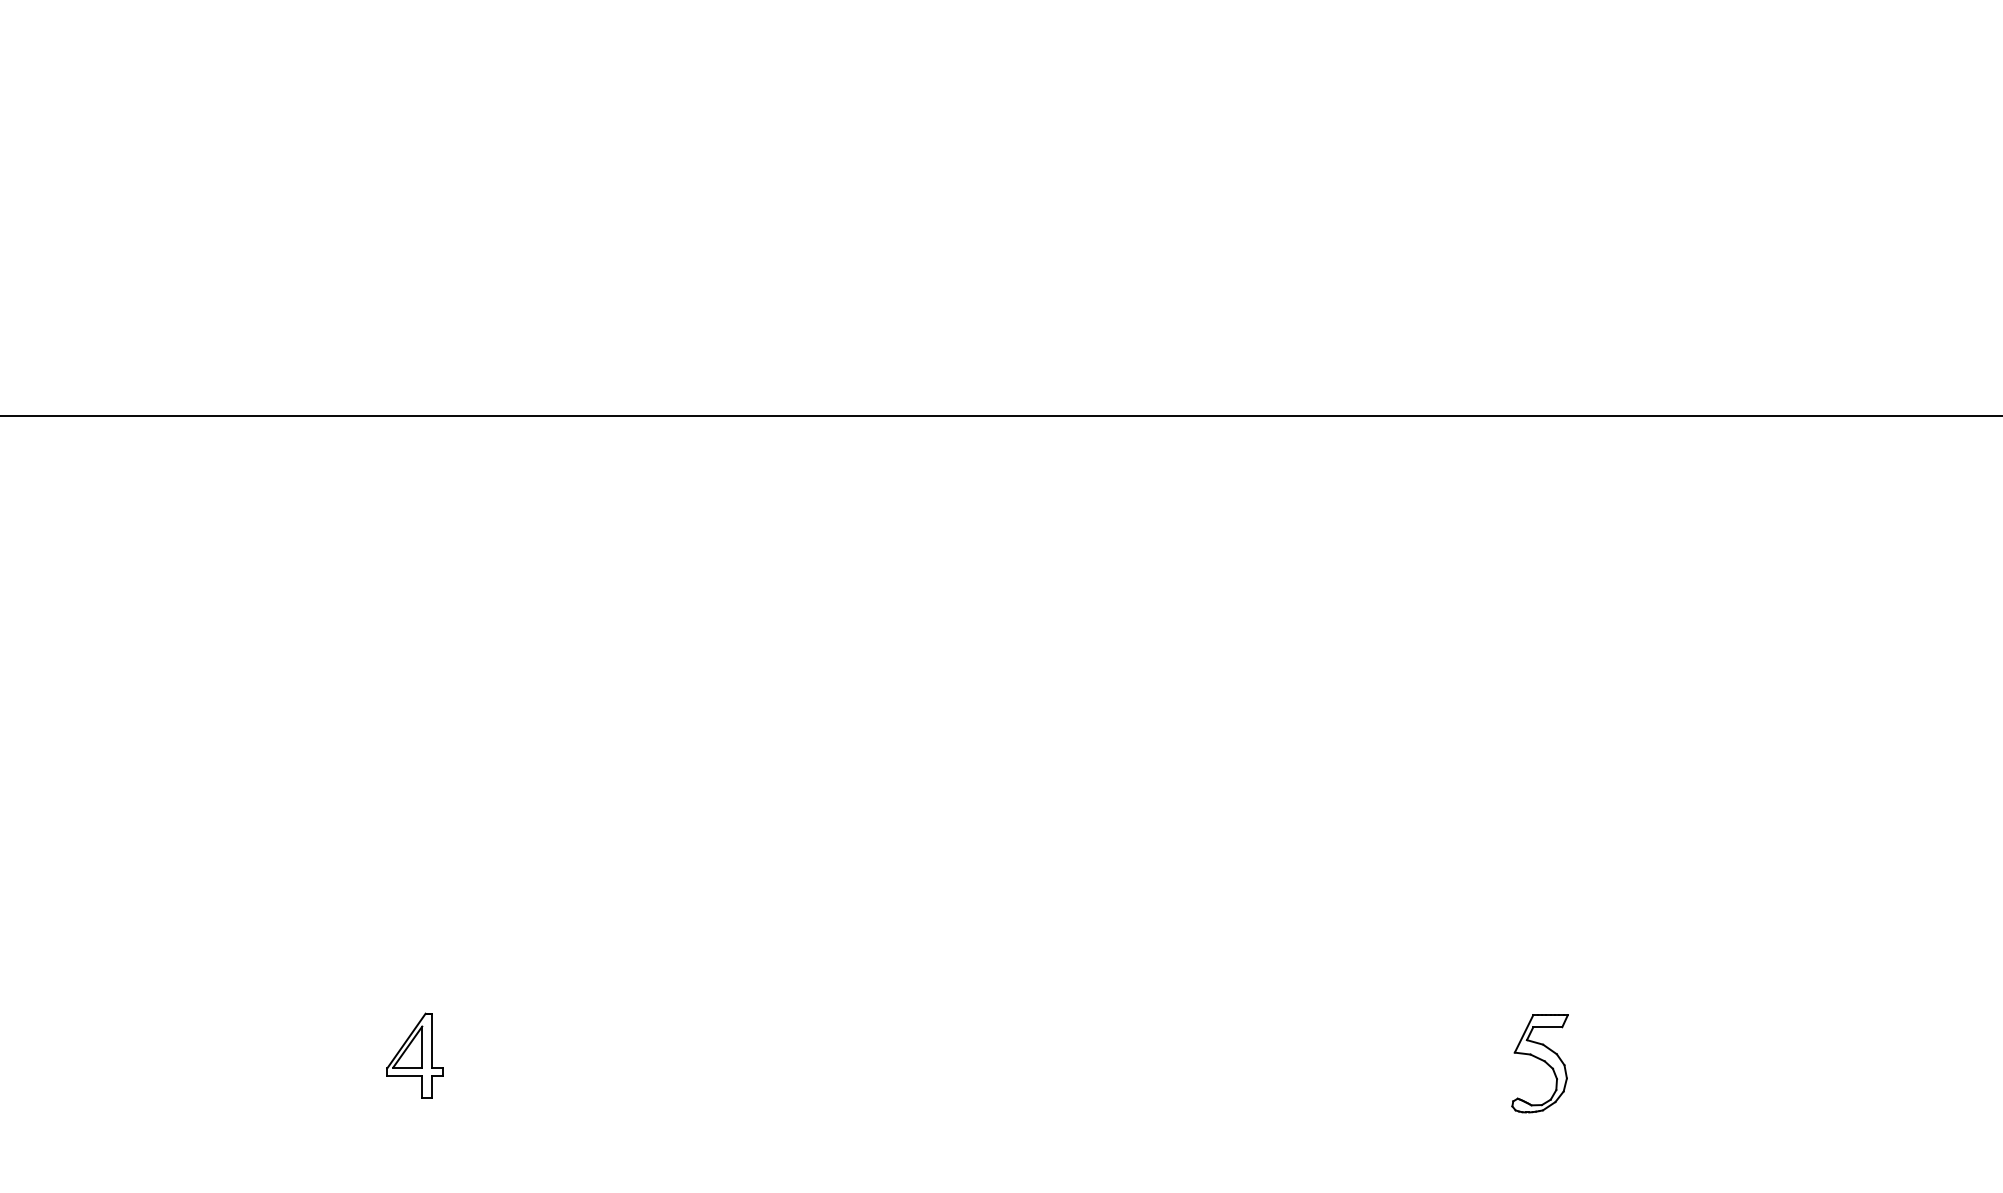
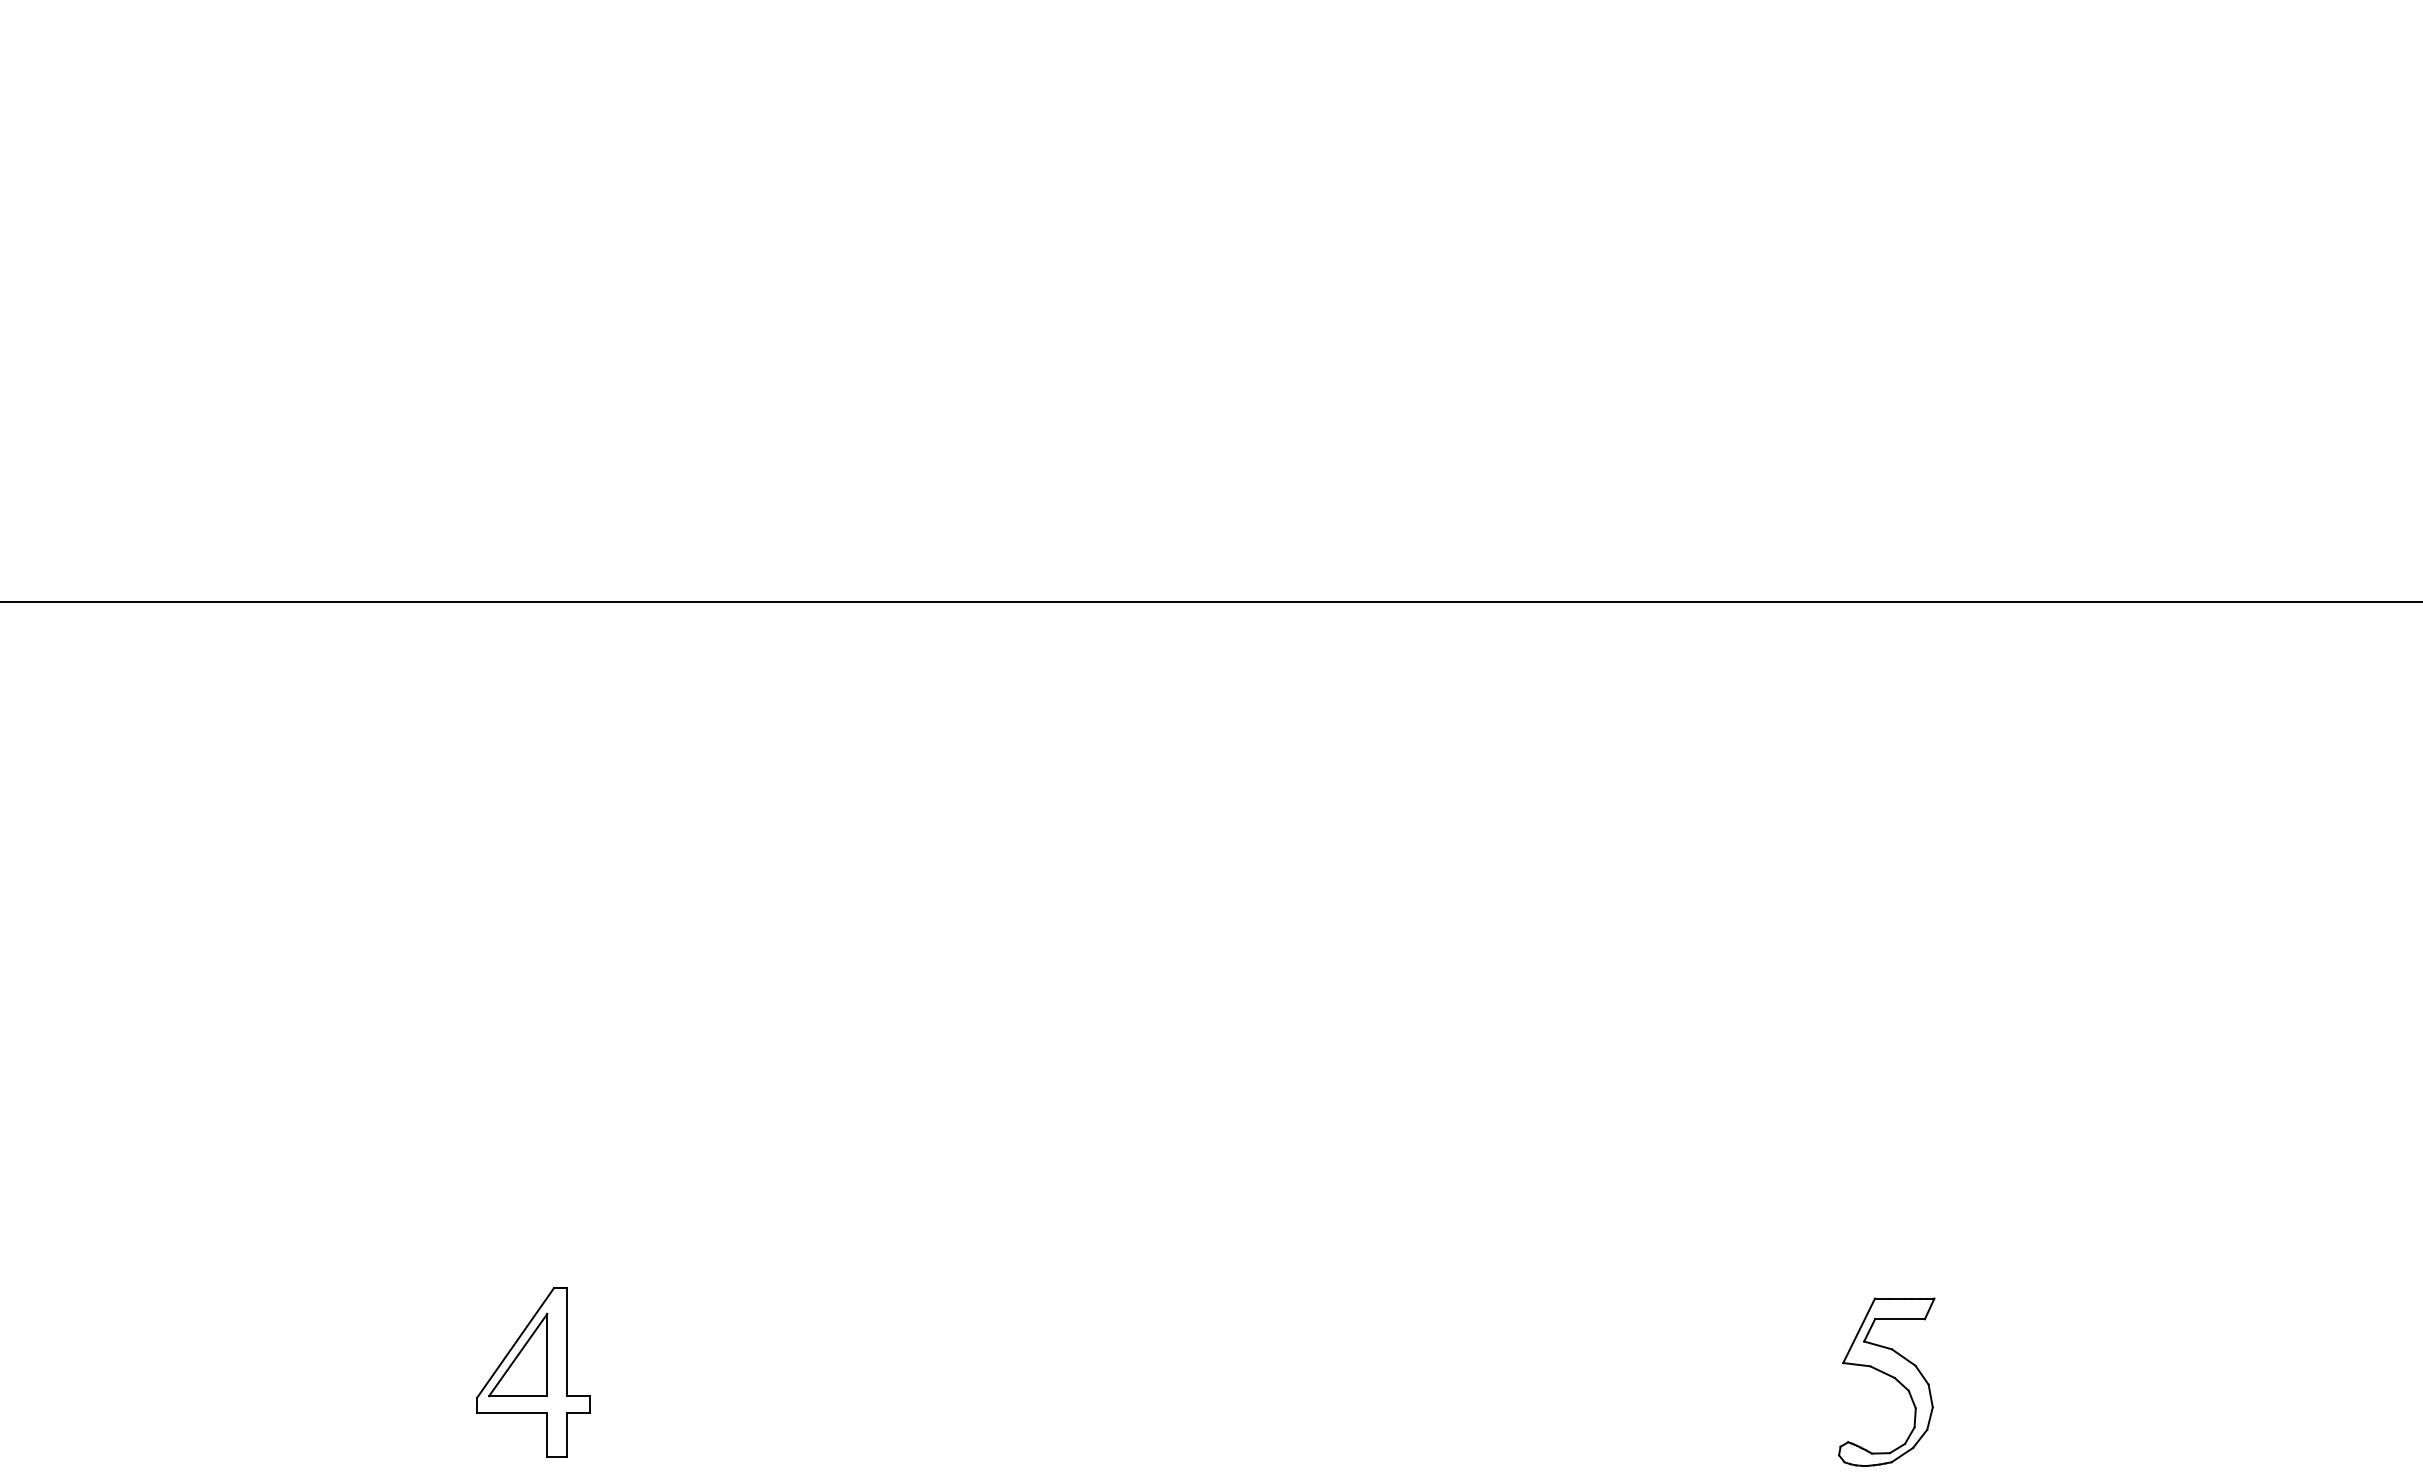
part: (415, 1055) -> (533, 1372), size x1.67
part: (1539, 1063) -> (1886, 1381), size x1.43

